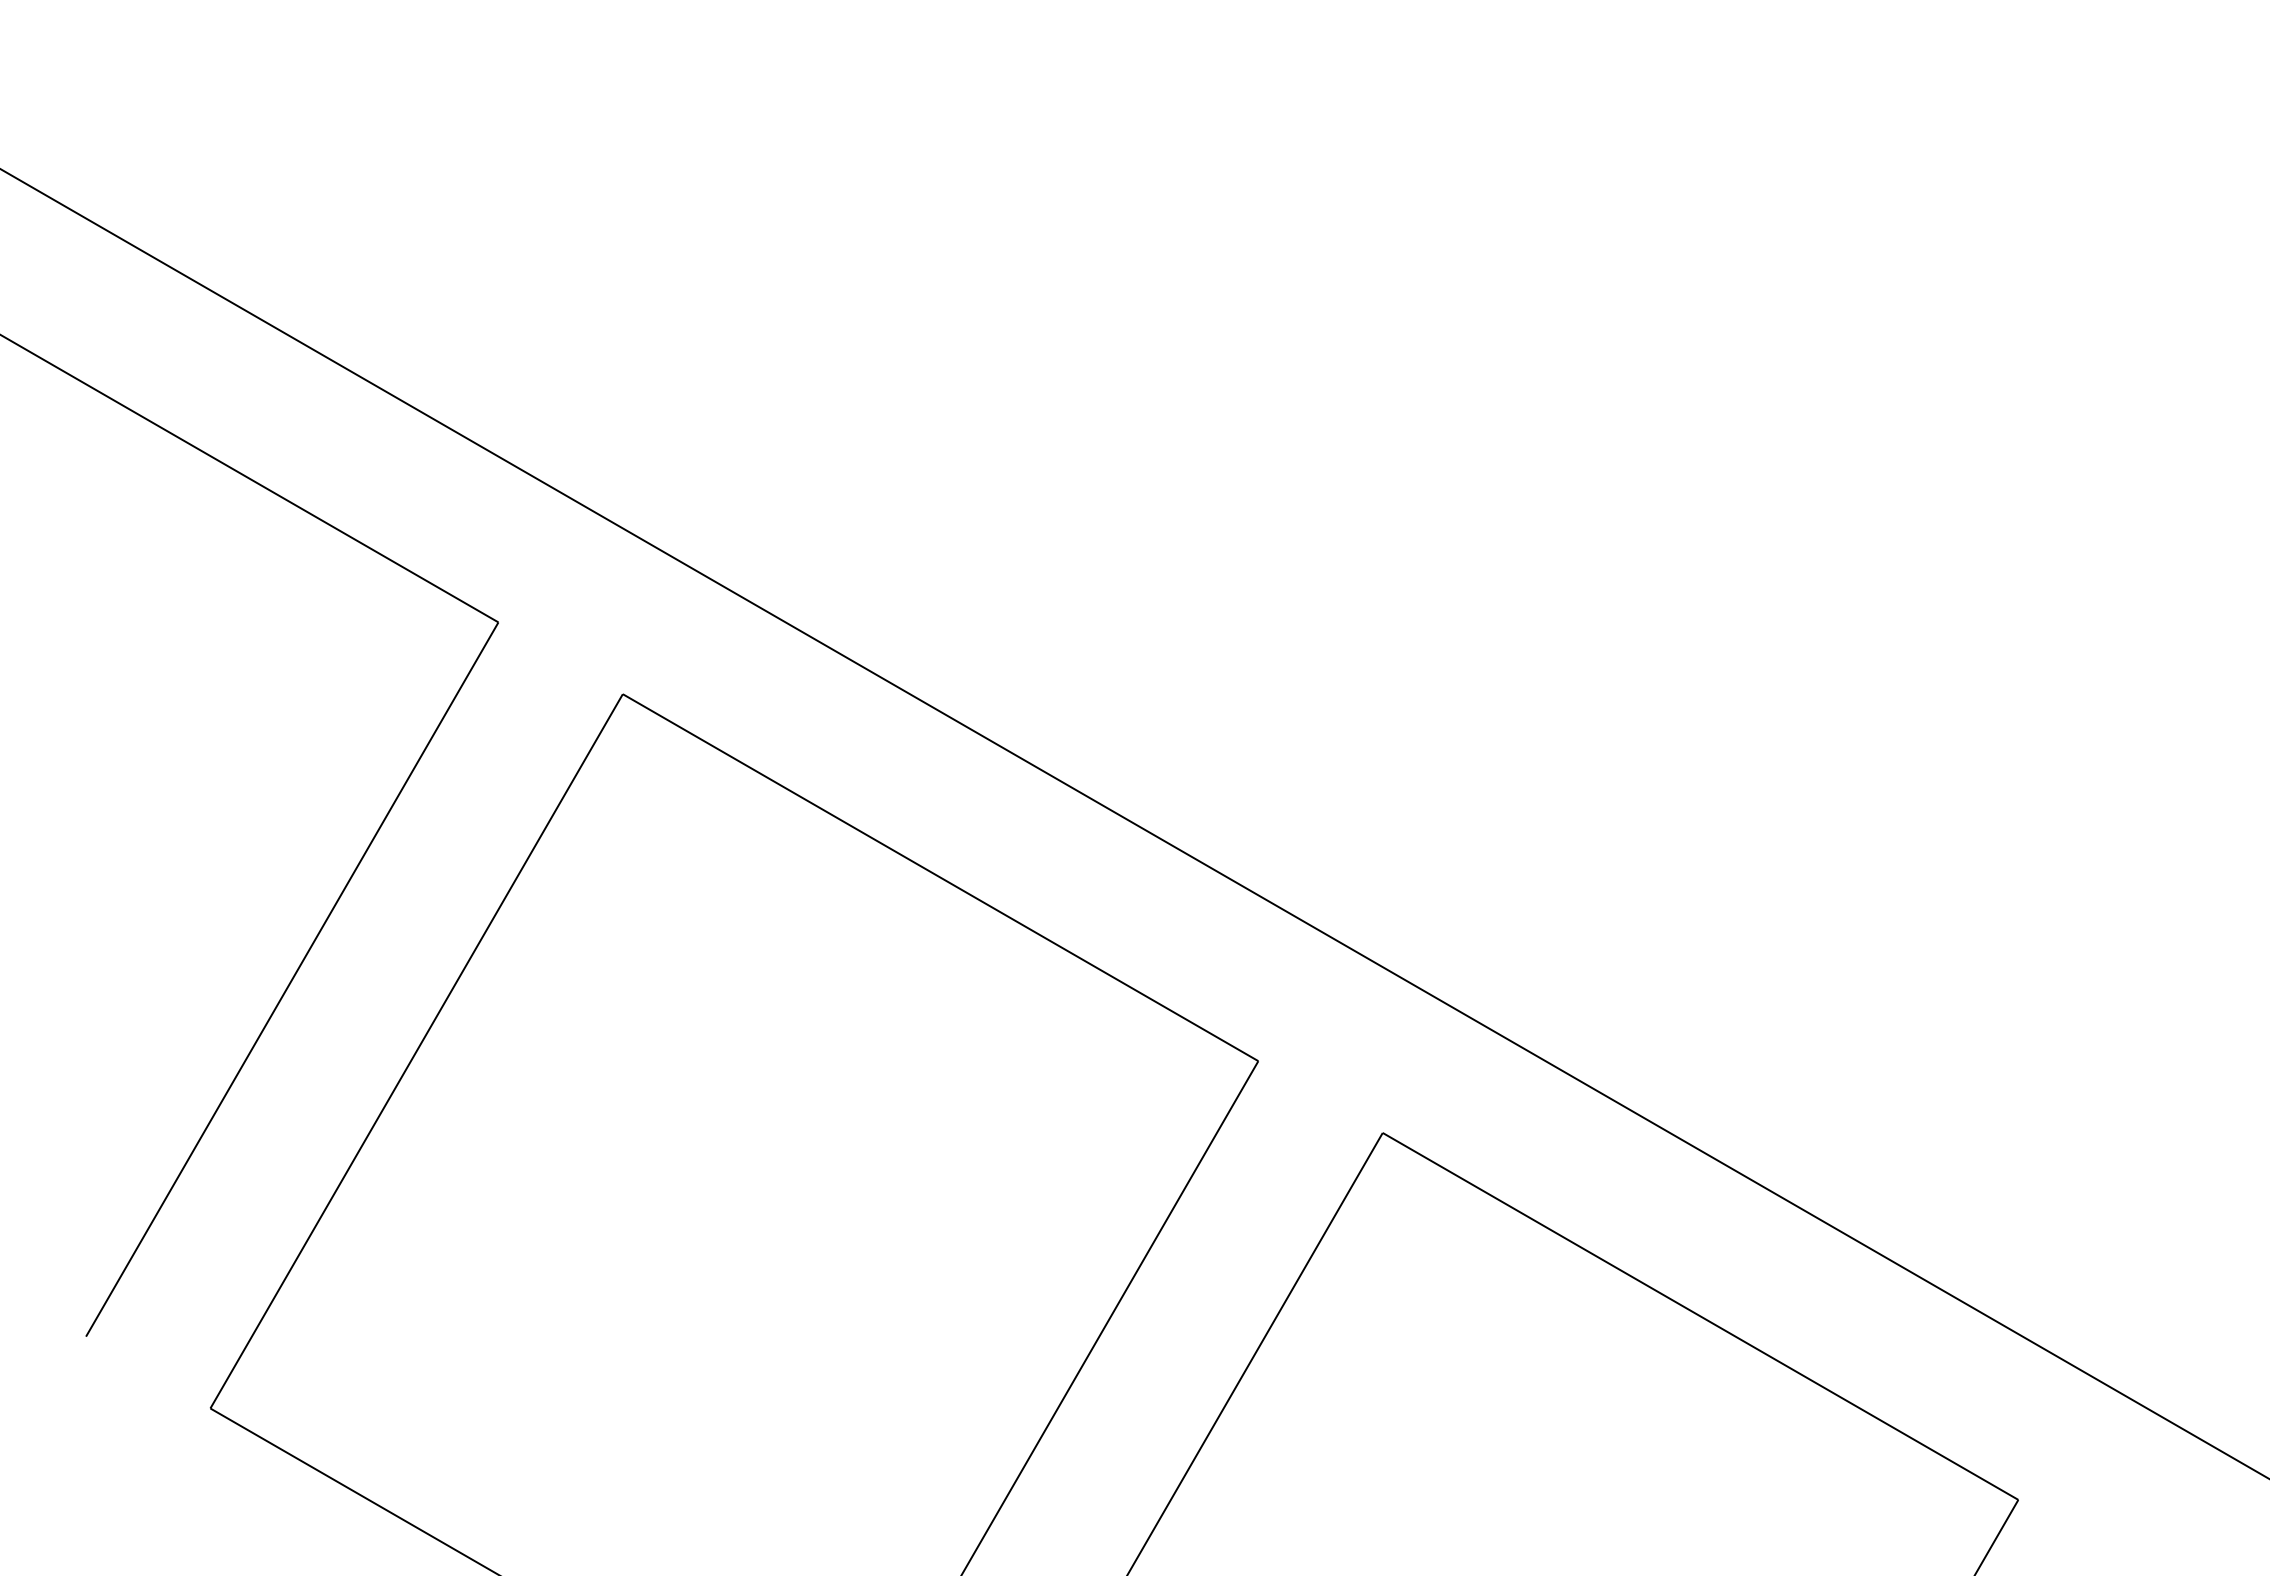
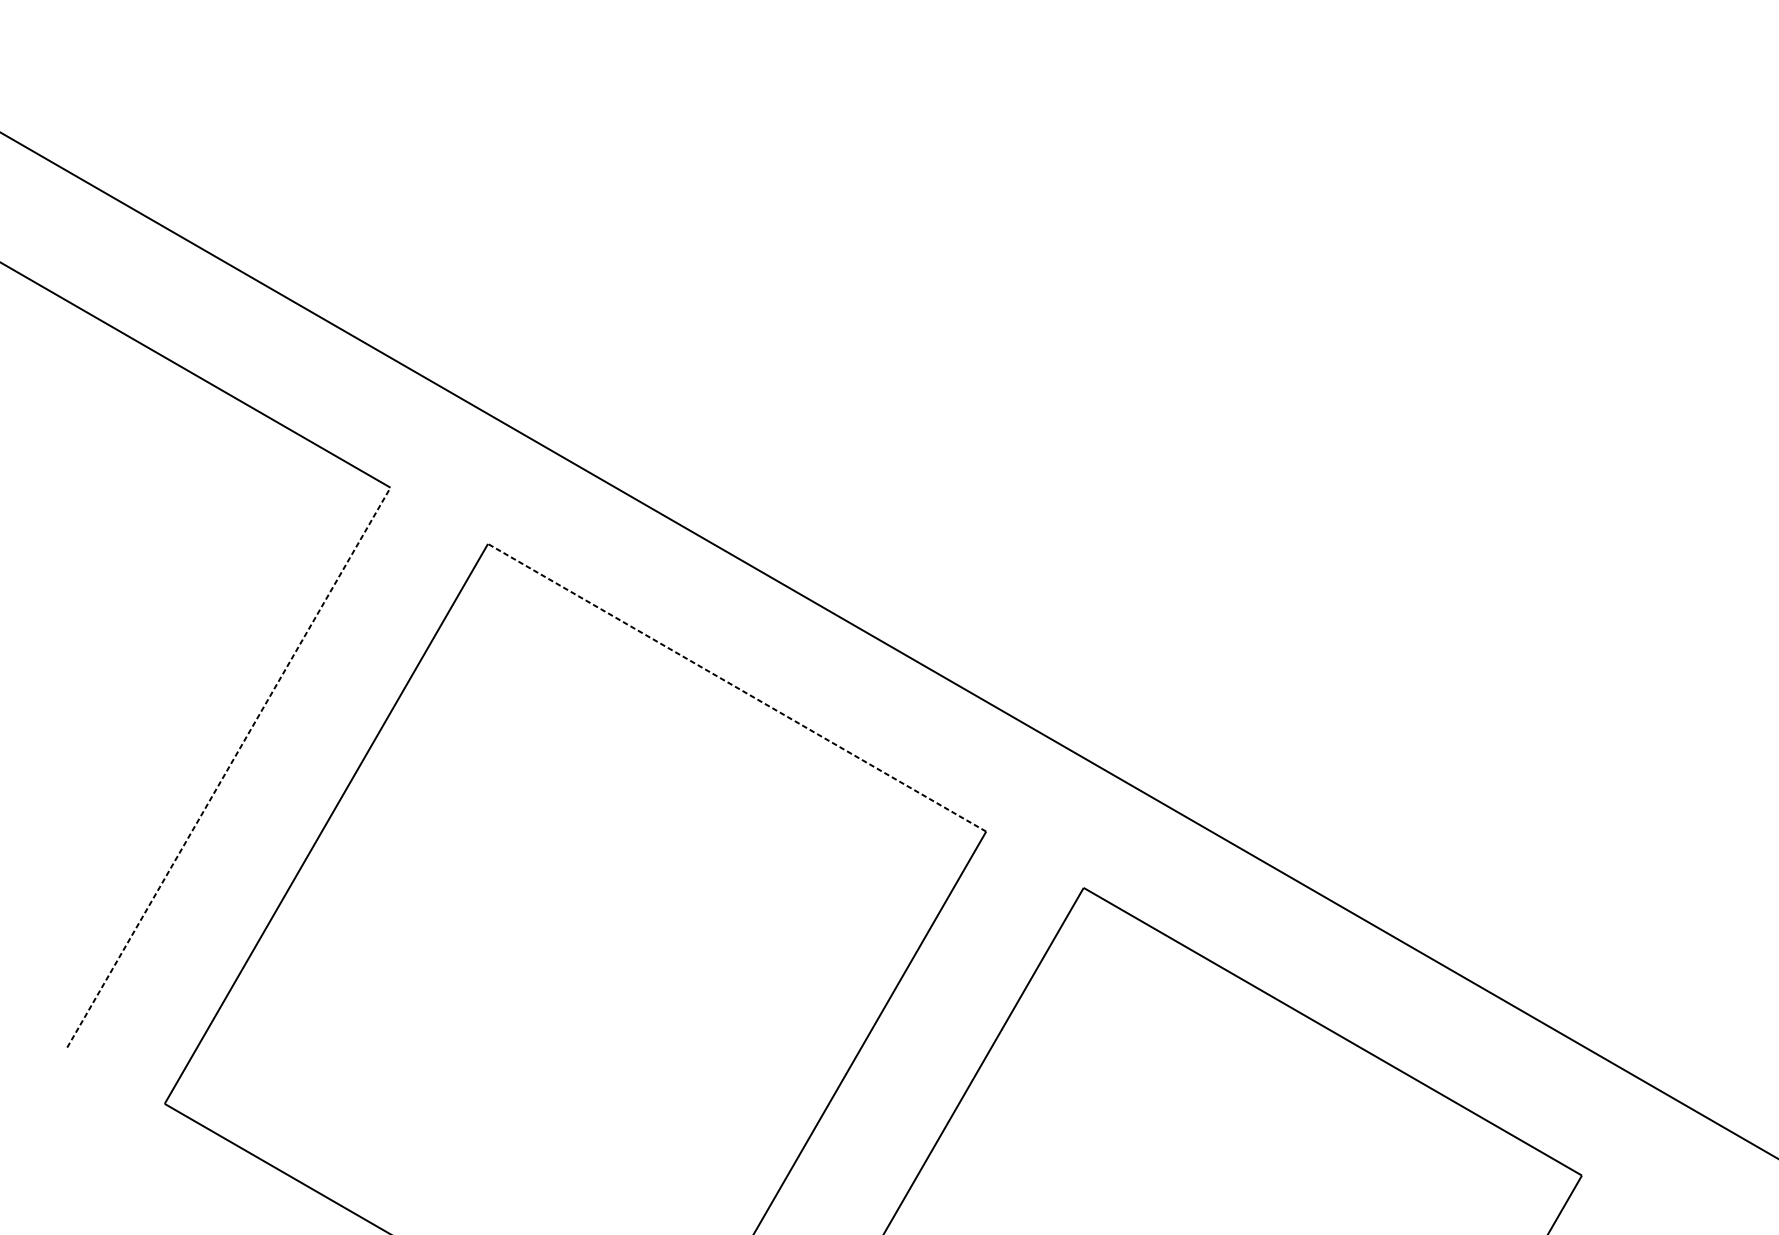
line: (940, 877) -> (737, 687), solid -> dashed
line: (292, 979) -> (229, 767), solid -> dashed

